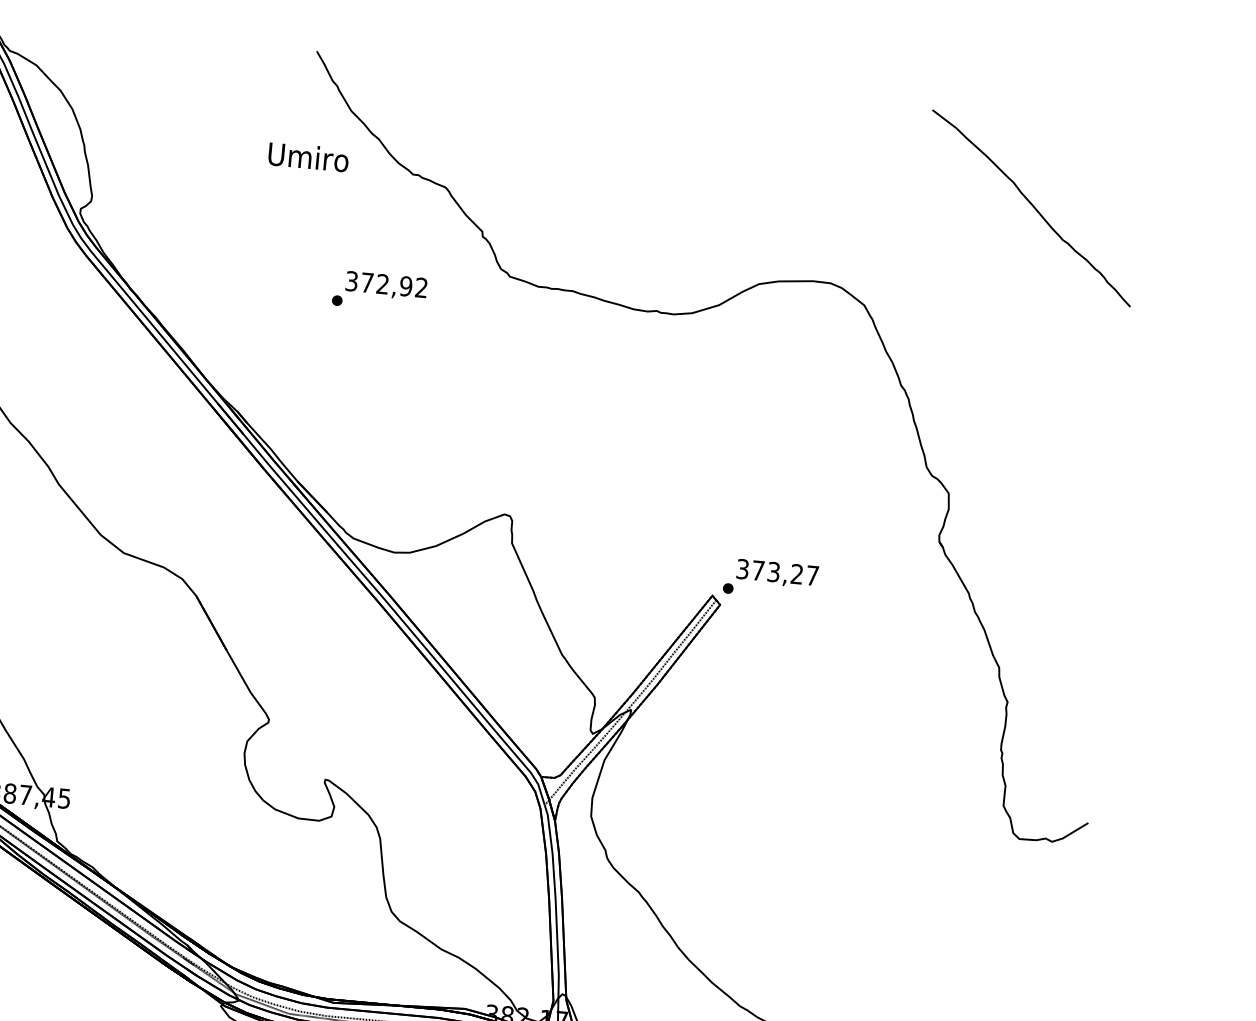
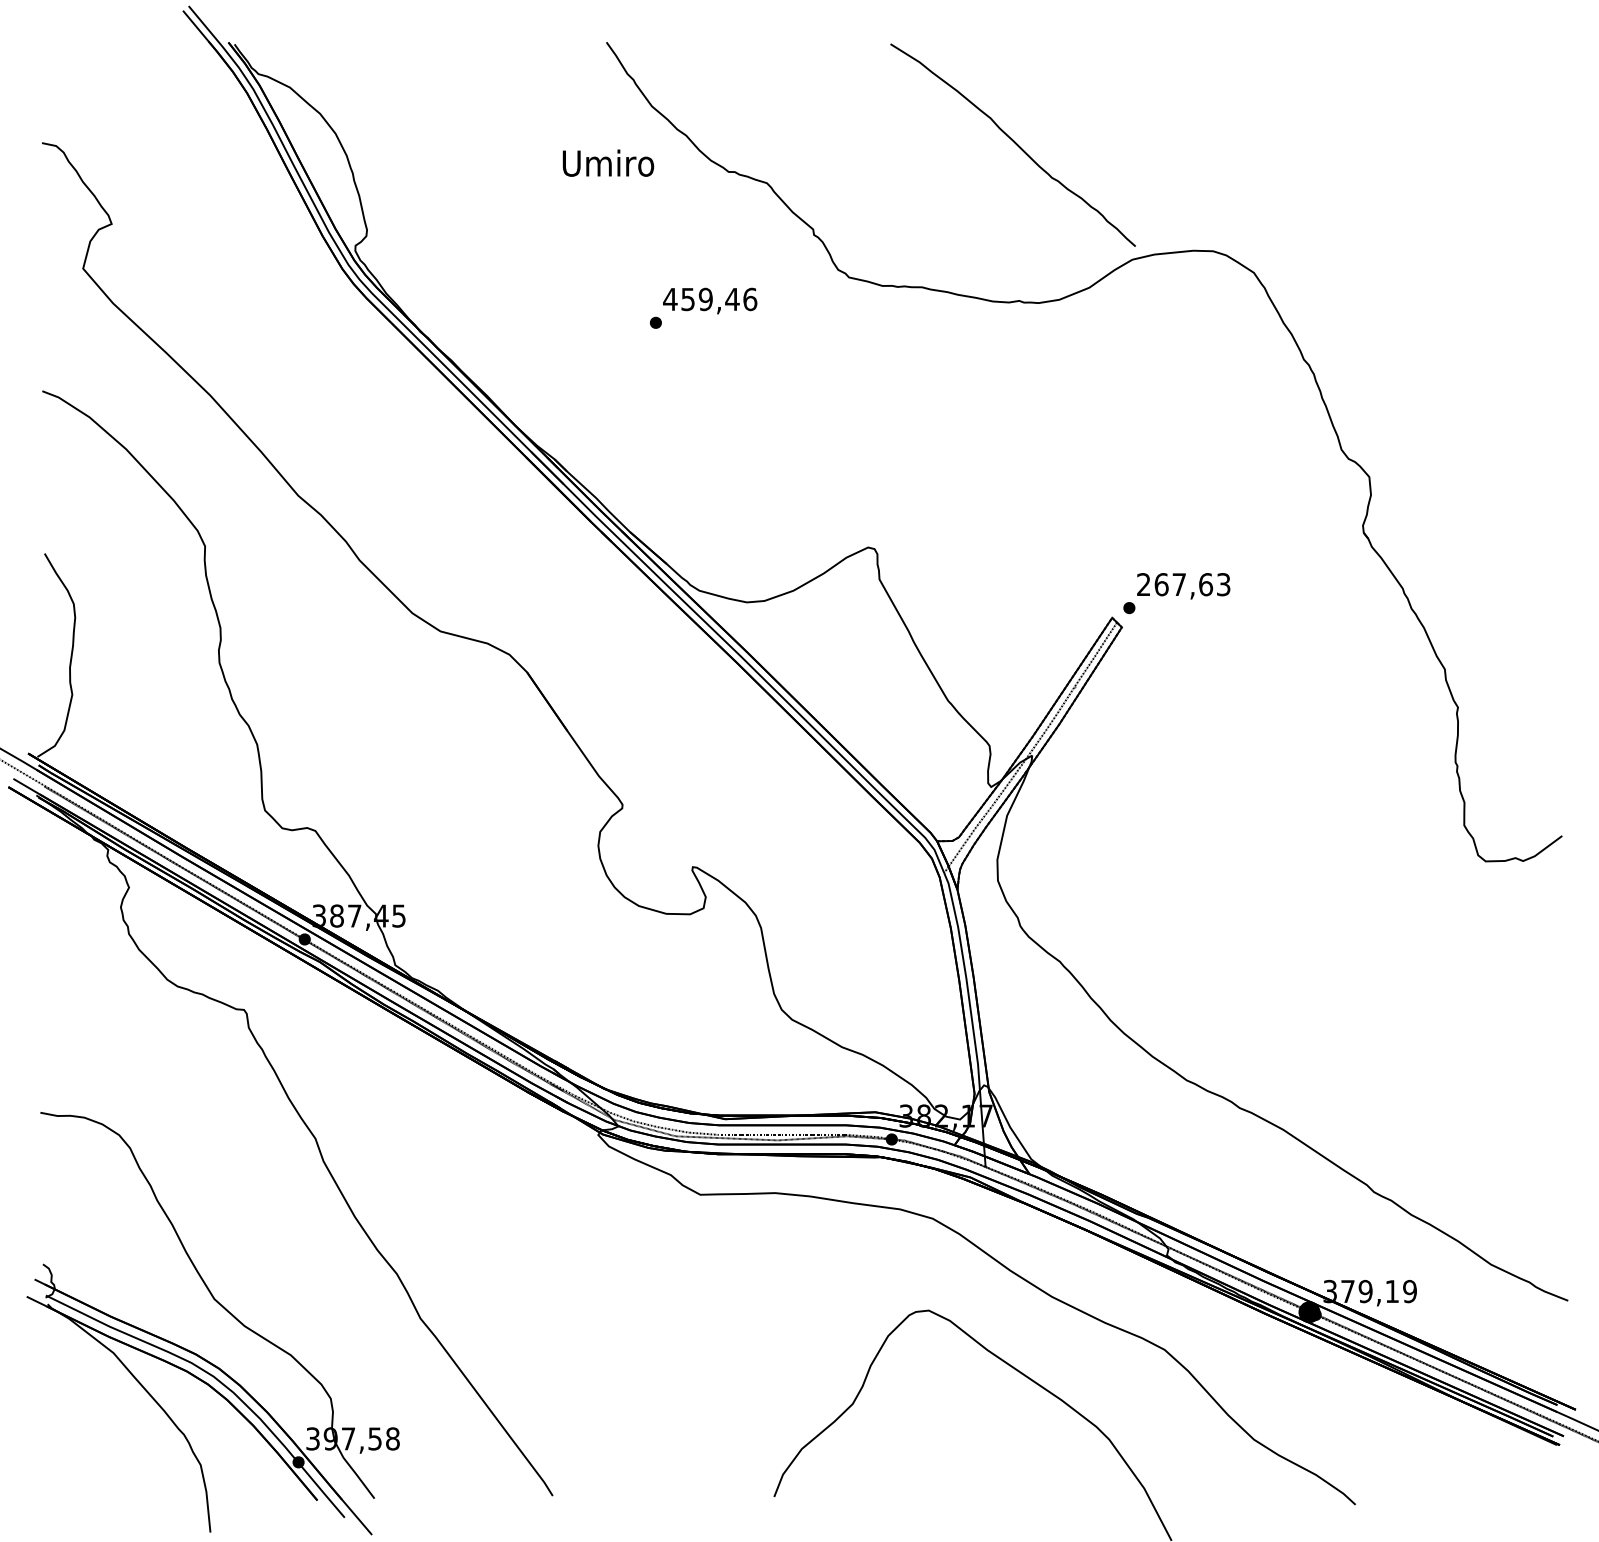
curve: (1032, 206) -> (1013, 142), moved
text: (386, 284) -> (710, 299), 372,92 -> 459,46
text: (777, 572) -> (1183, 584), 373,27 -> 267,63

